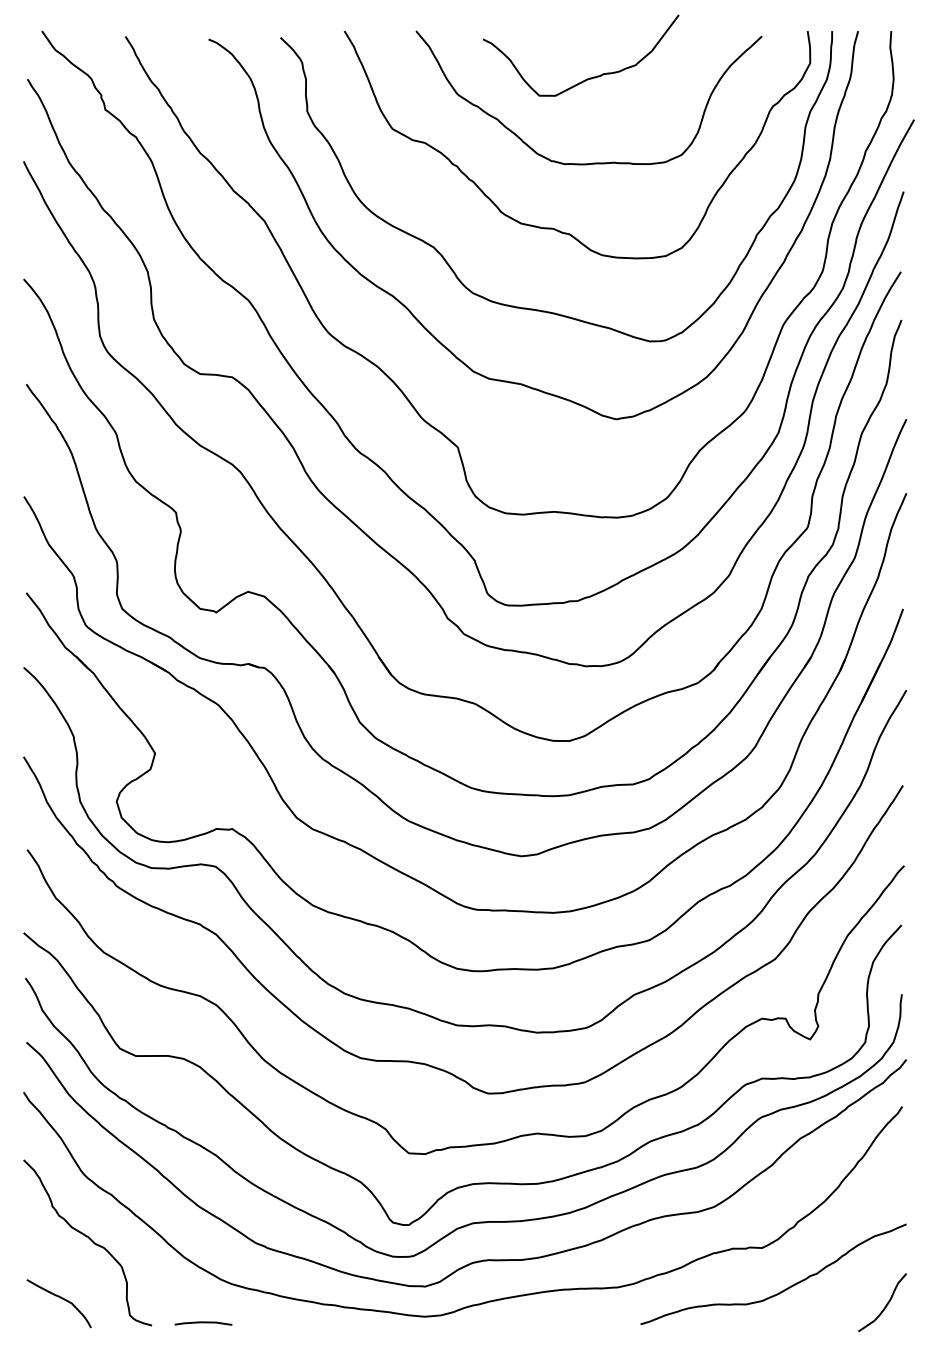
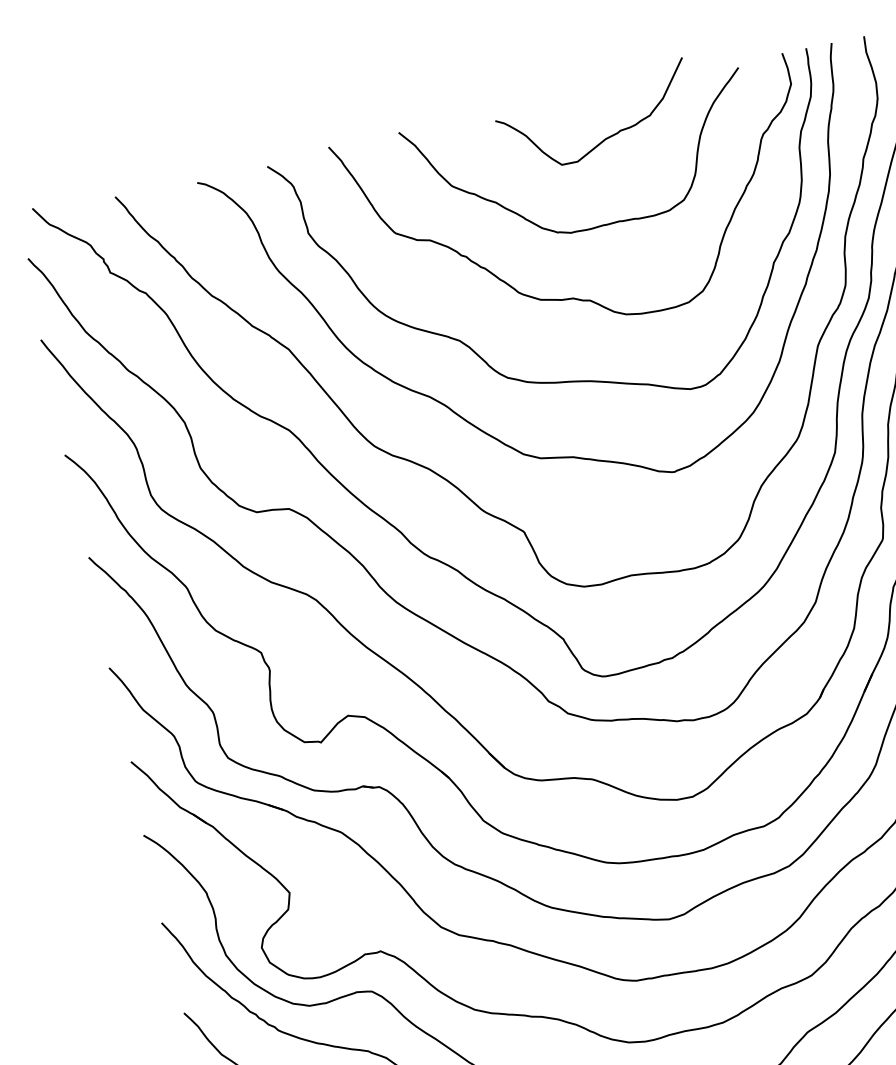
curve: (589, 77) -> (607, 136), moved

